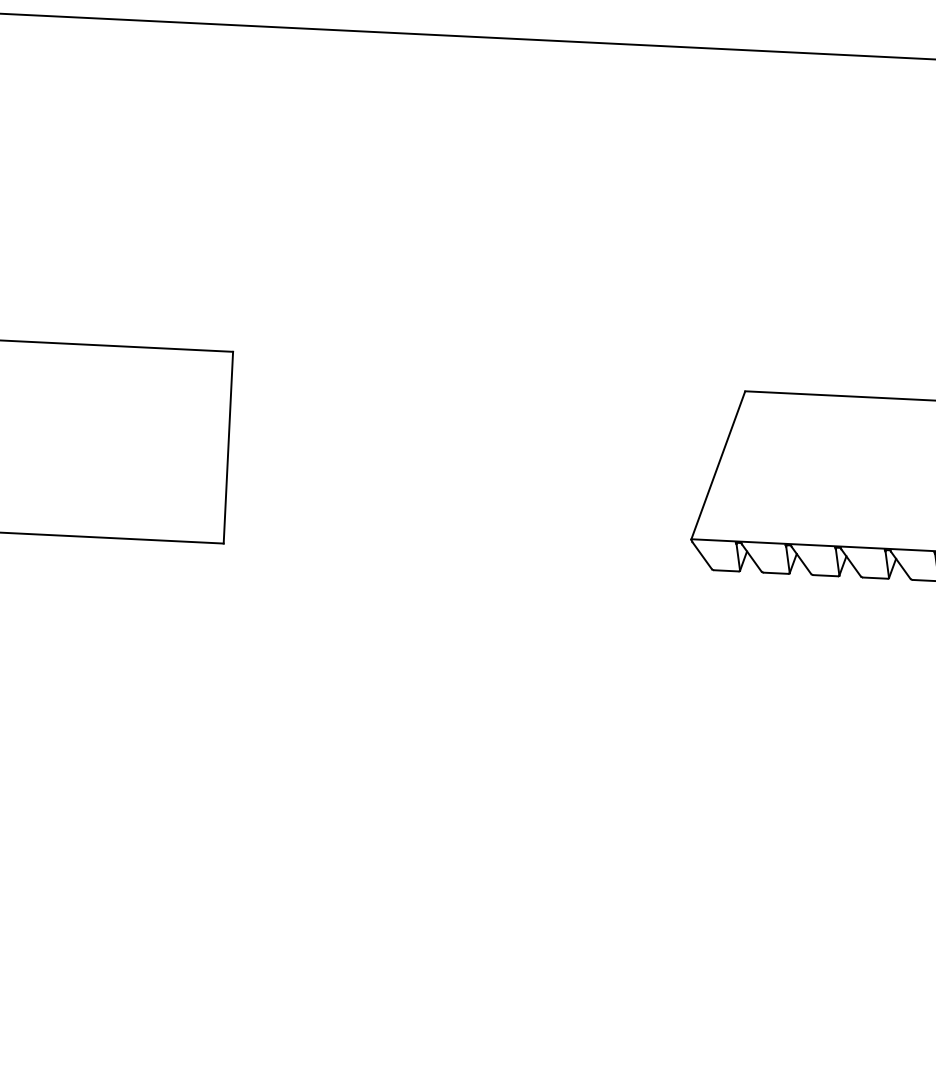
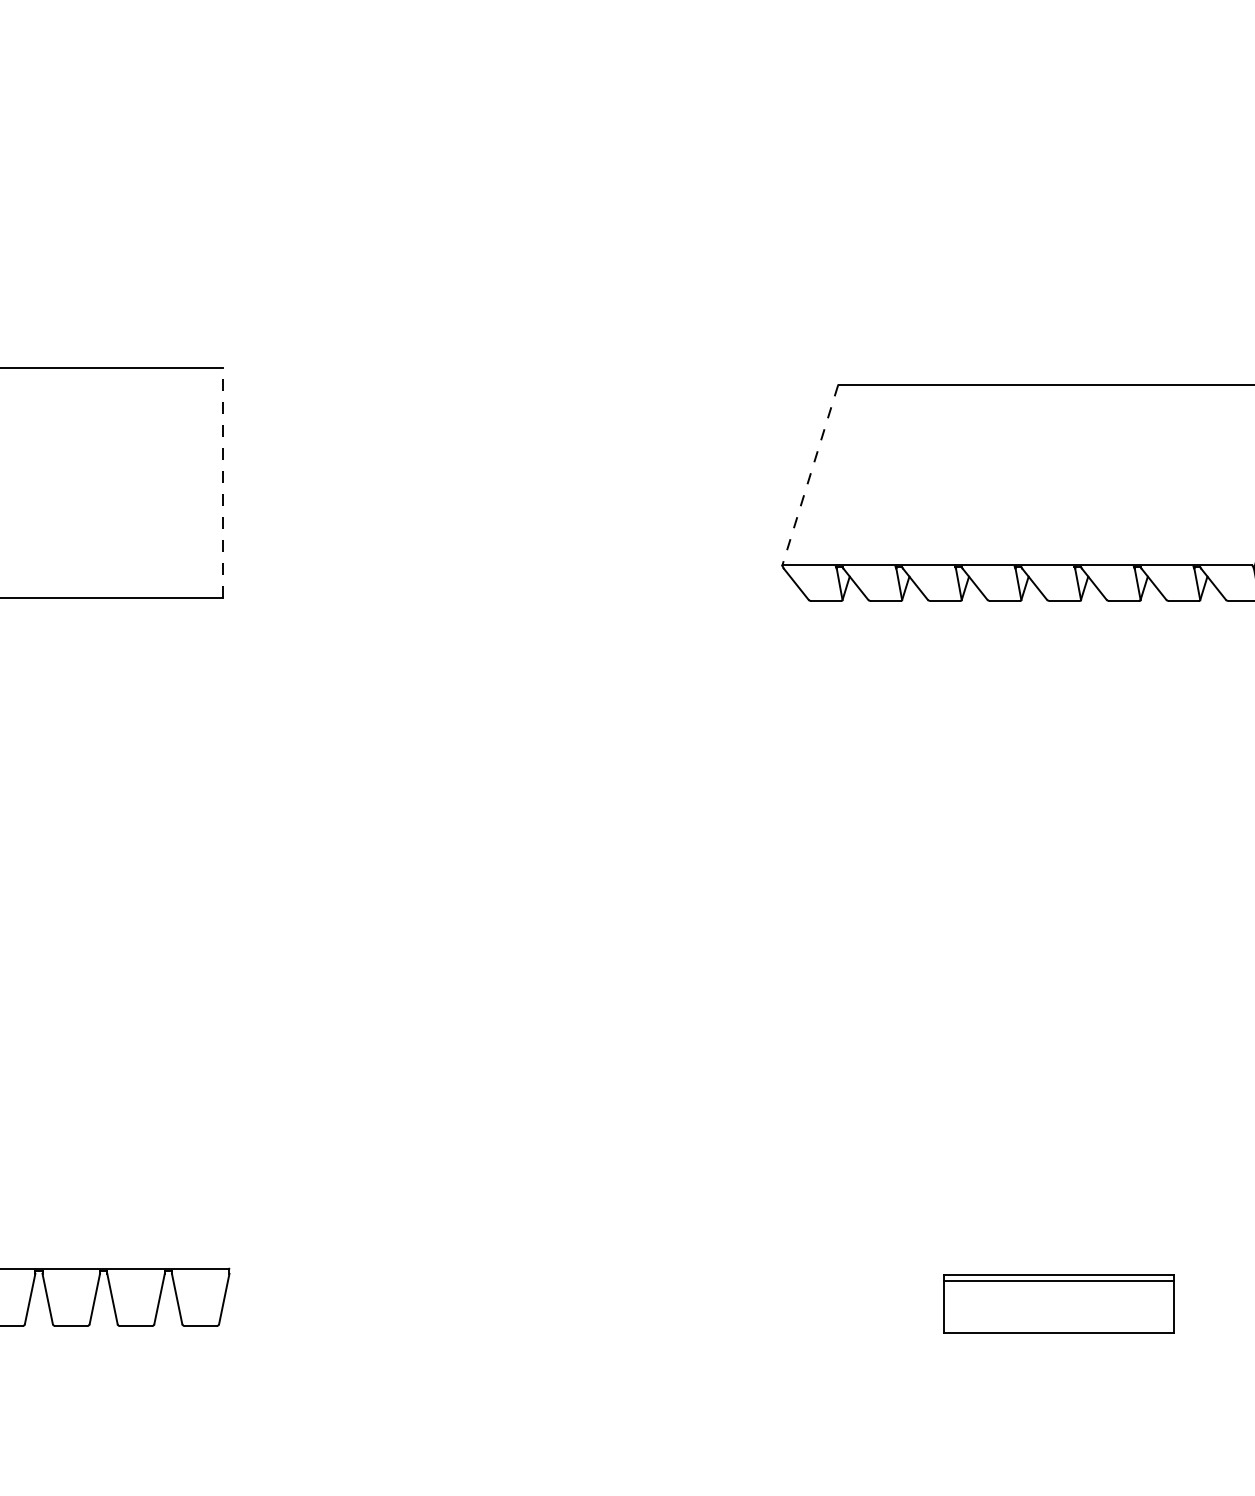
line: (228, 447) -> (222, 482), solid -> dashed
line: (718, 465) -> (810, 475), solid -> dashed

